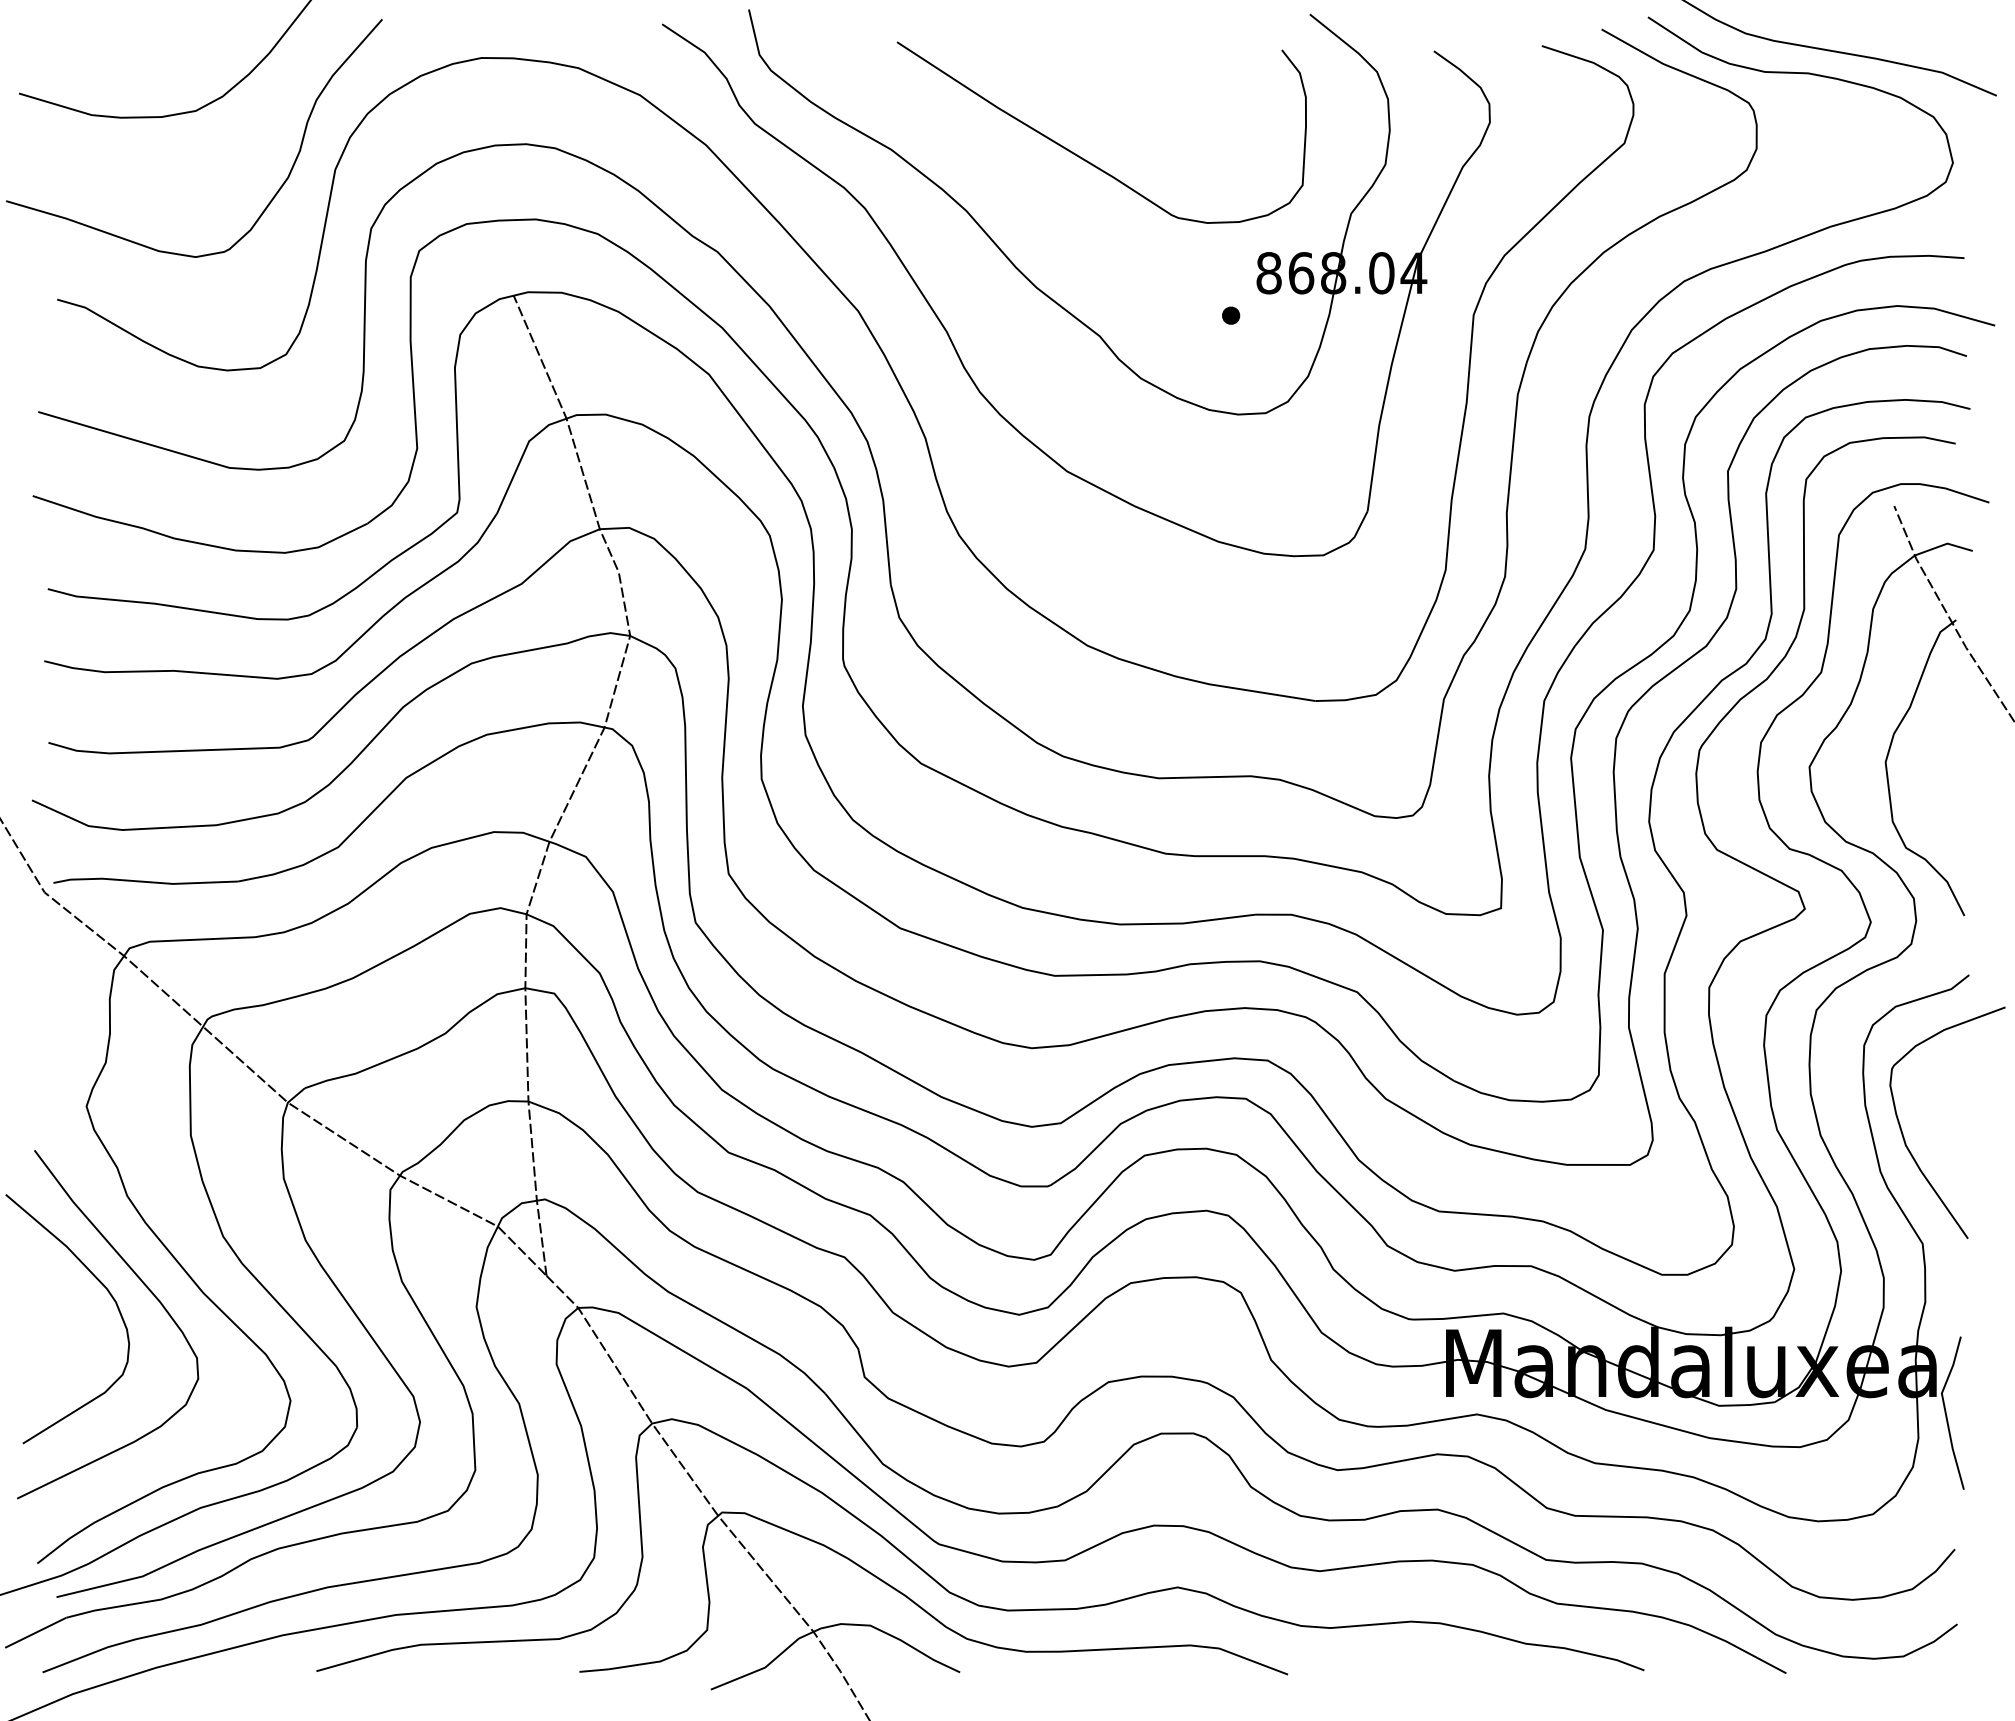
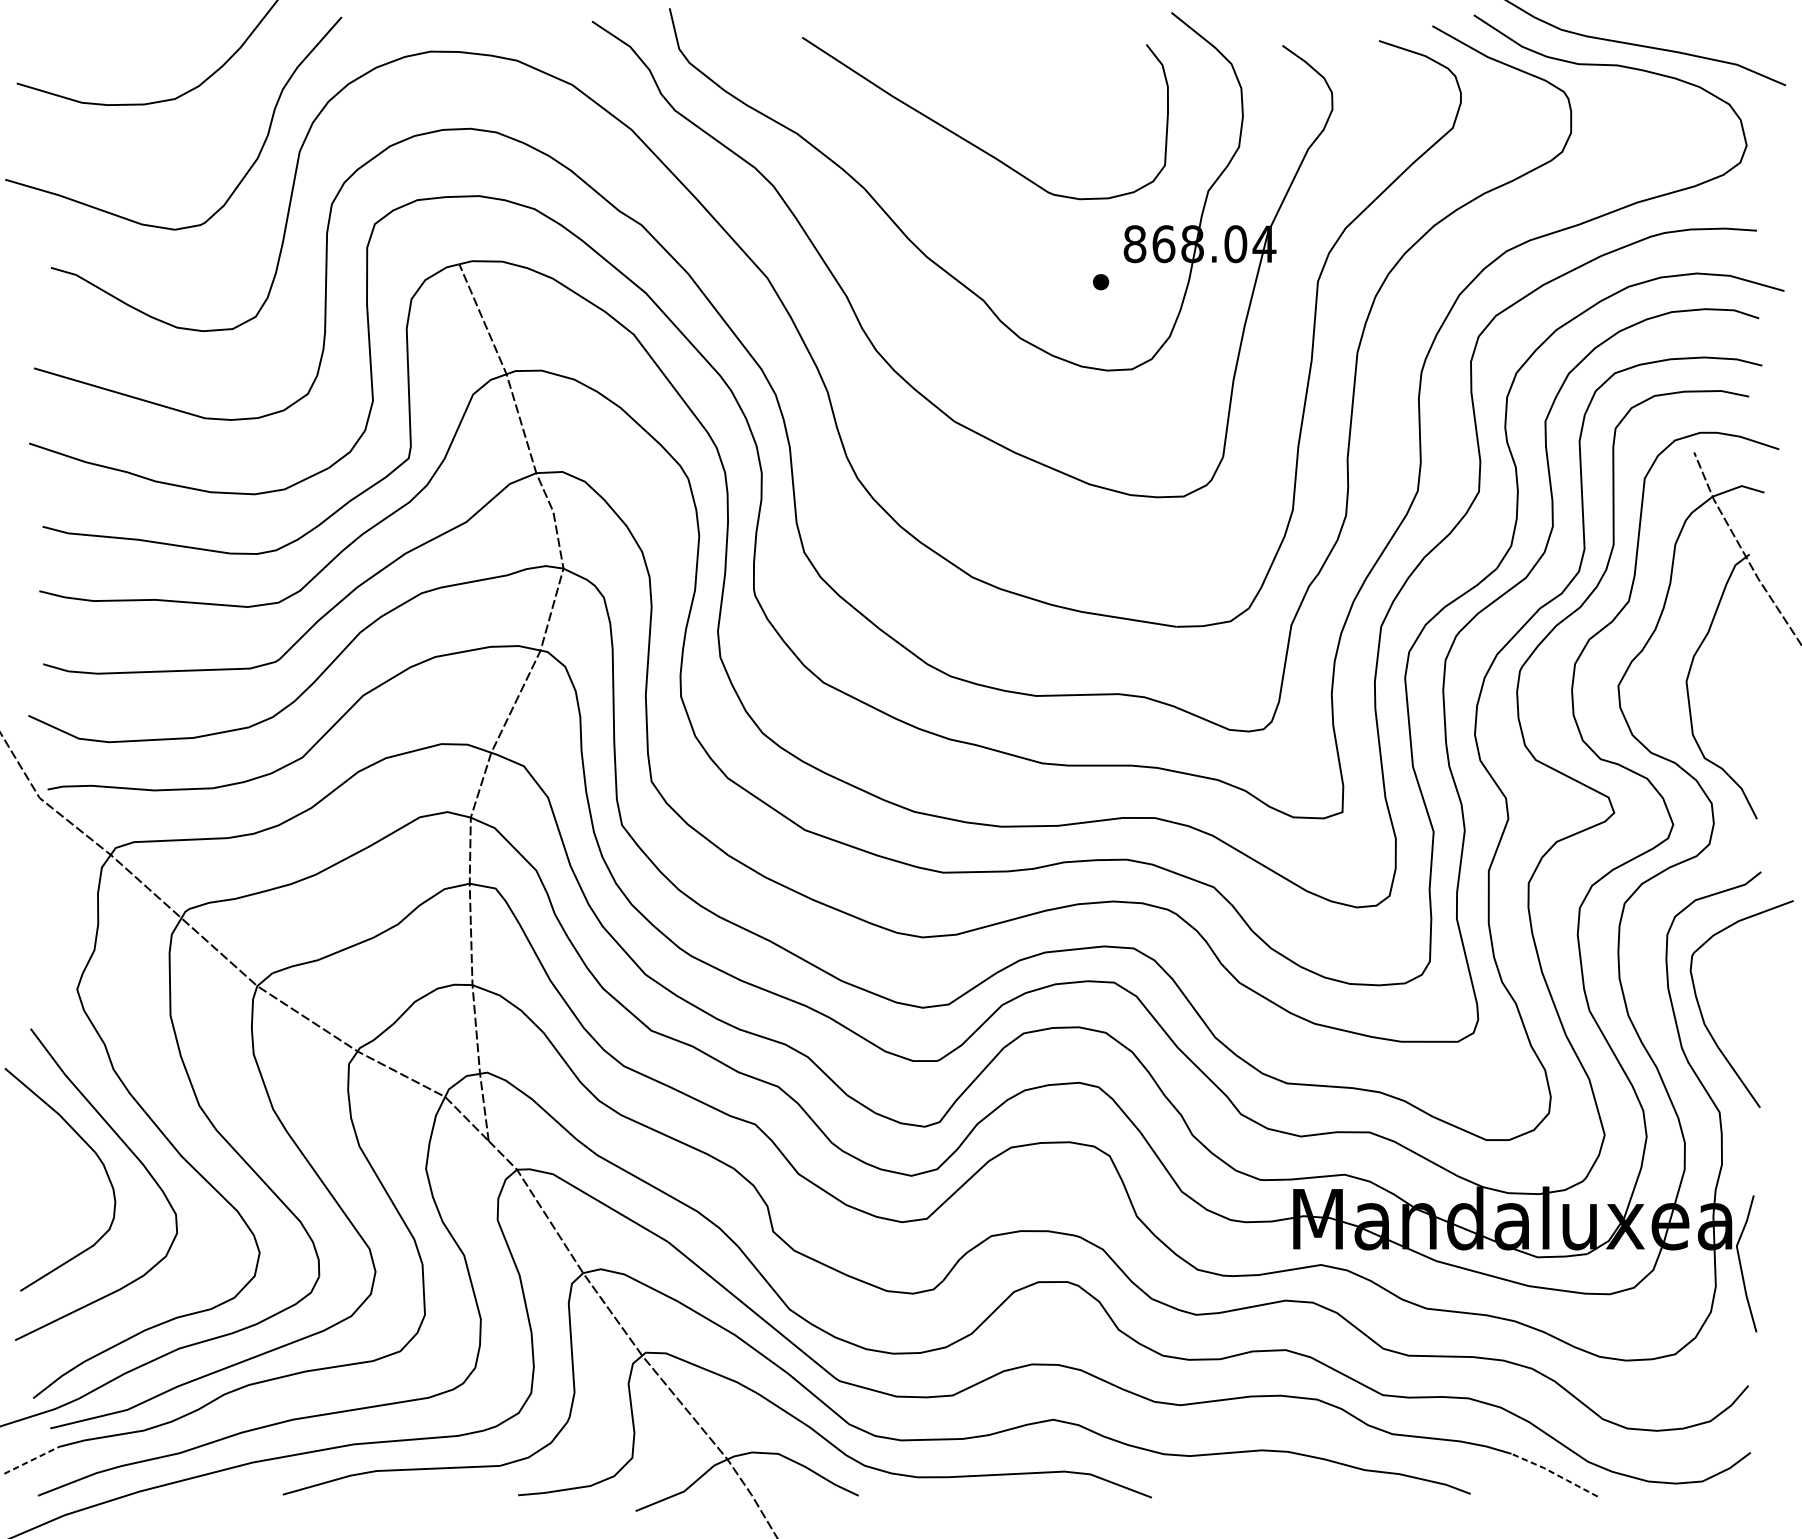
line: (36, 1632) -> (32, 1460), solid -> dashed
line: (1738, 1647) -> (1554, 1473), solid -> dashed

